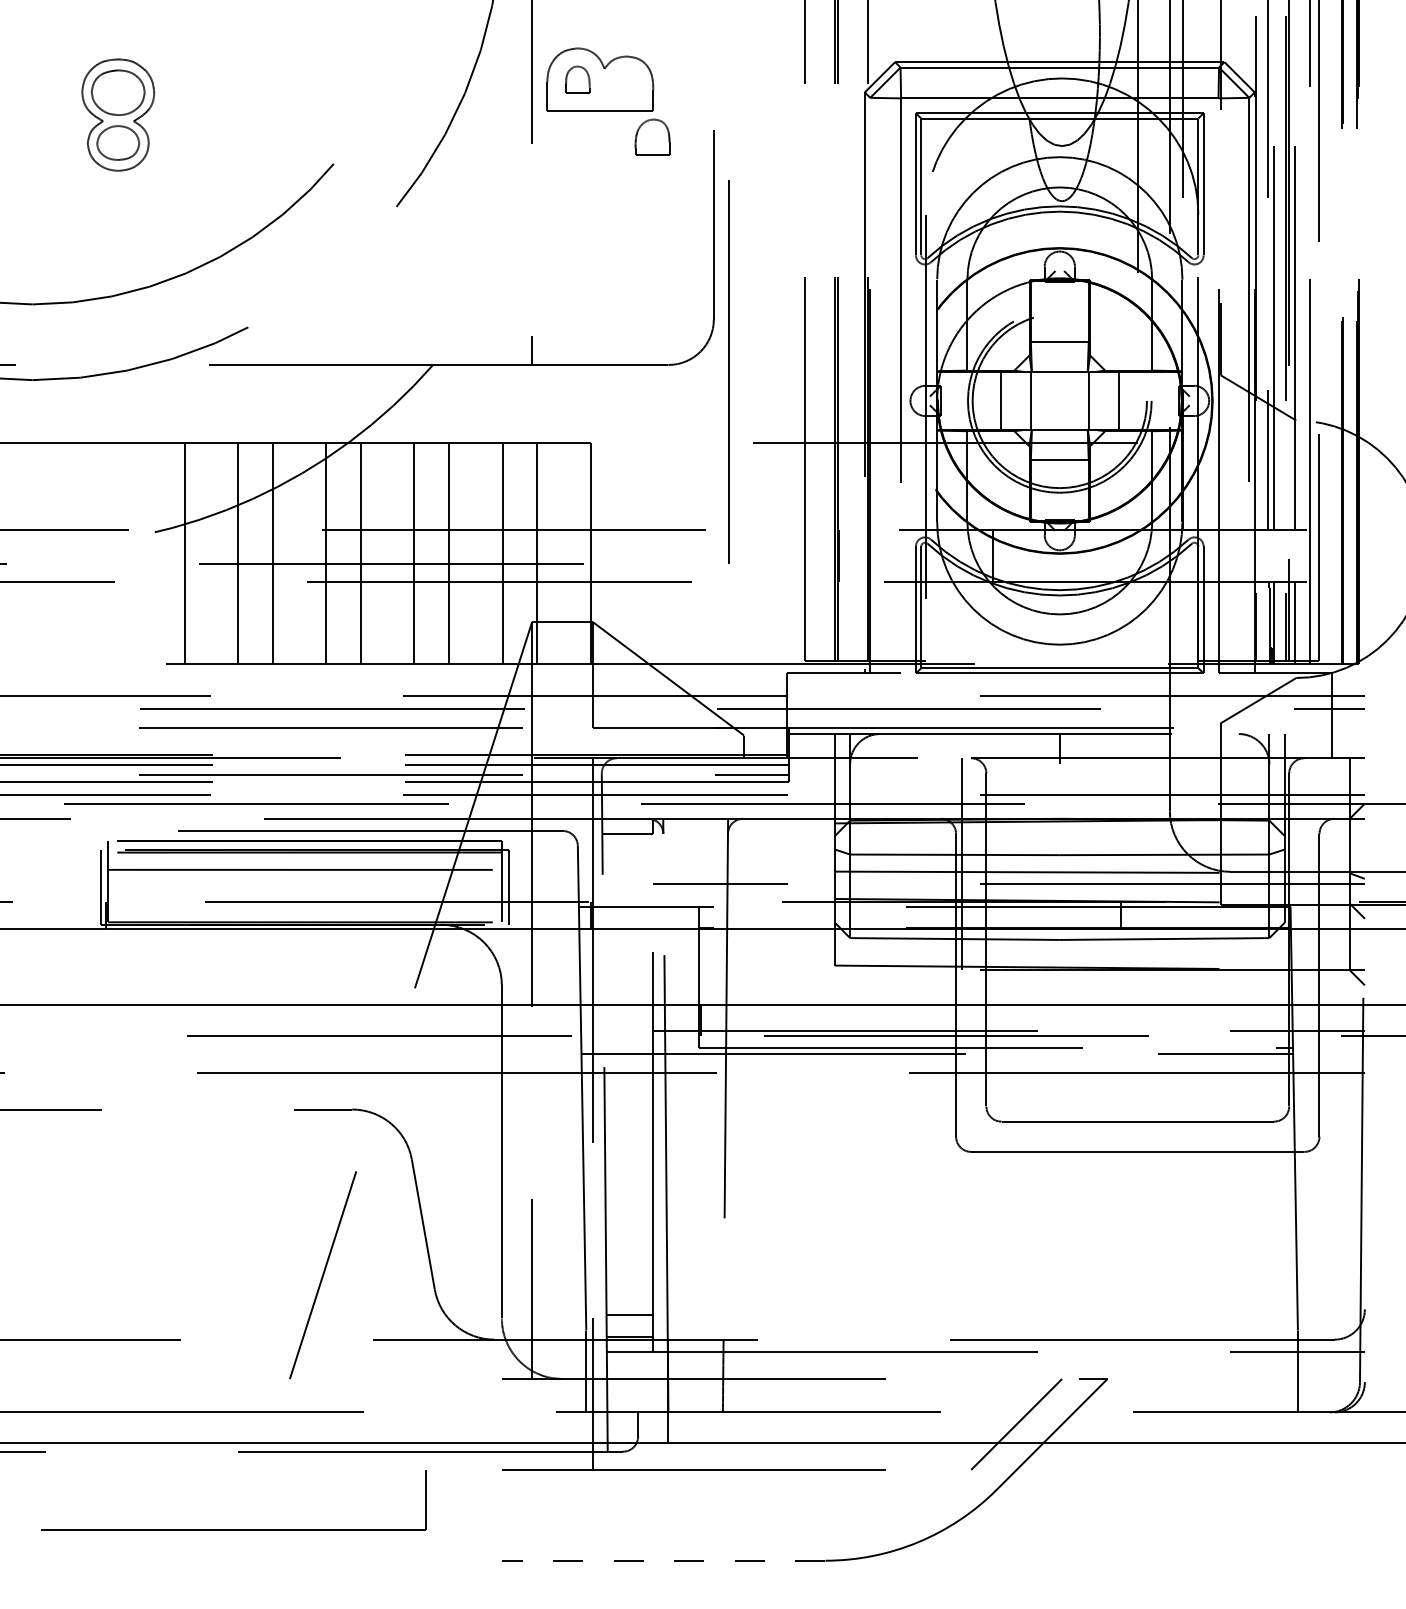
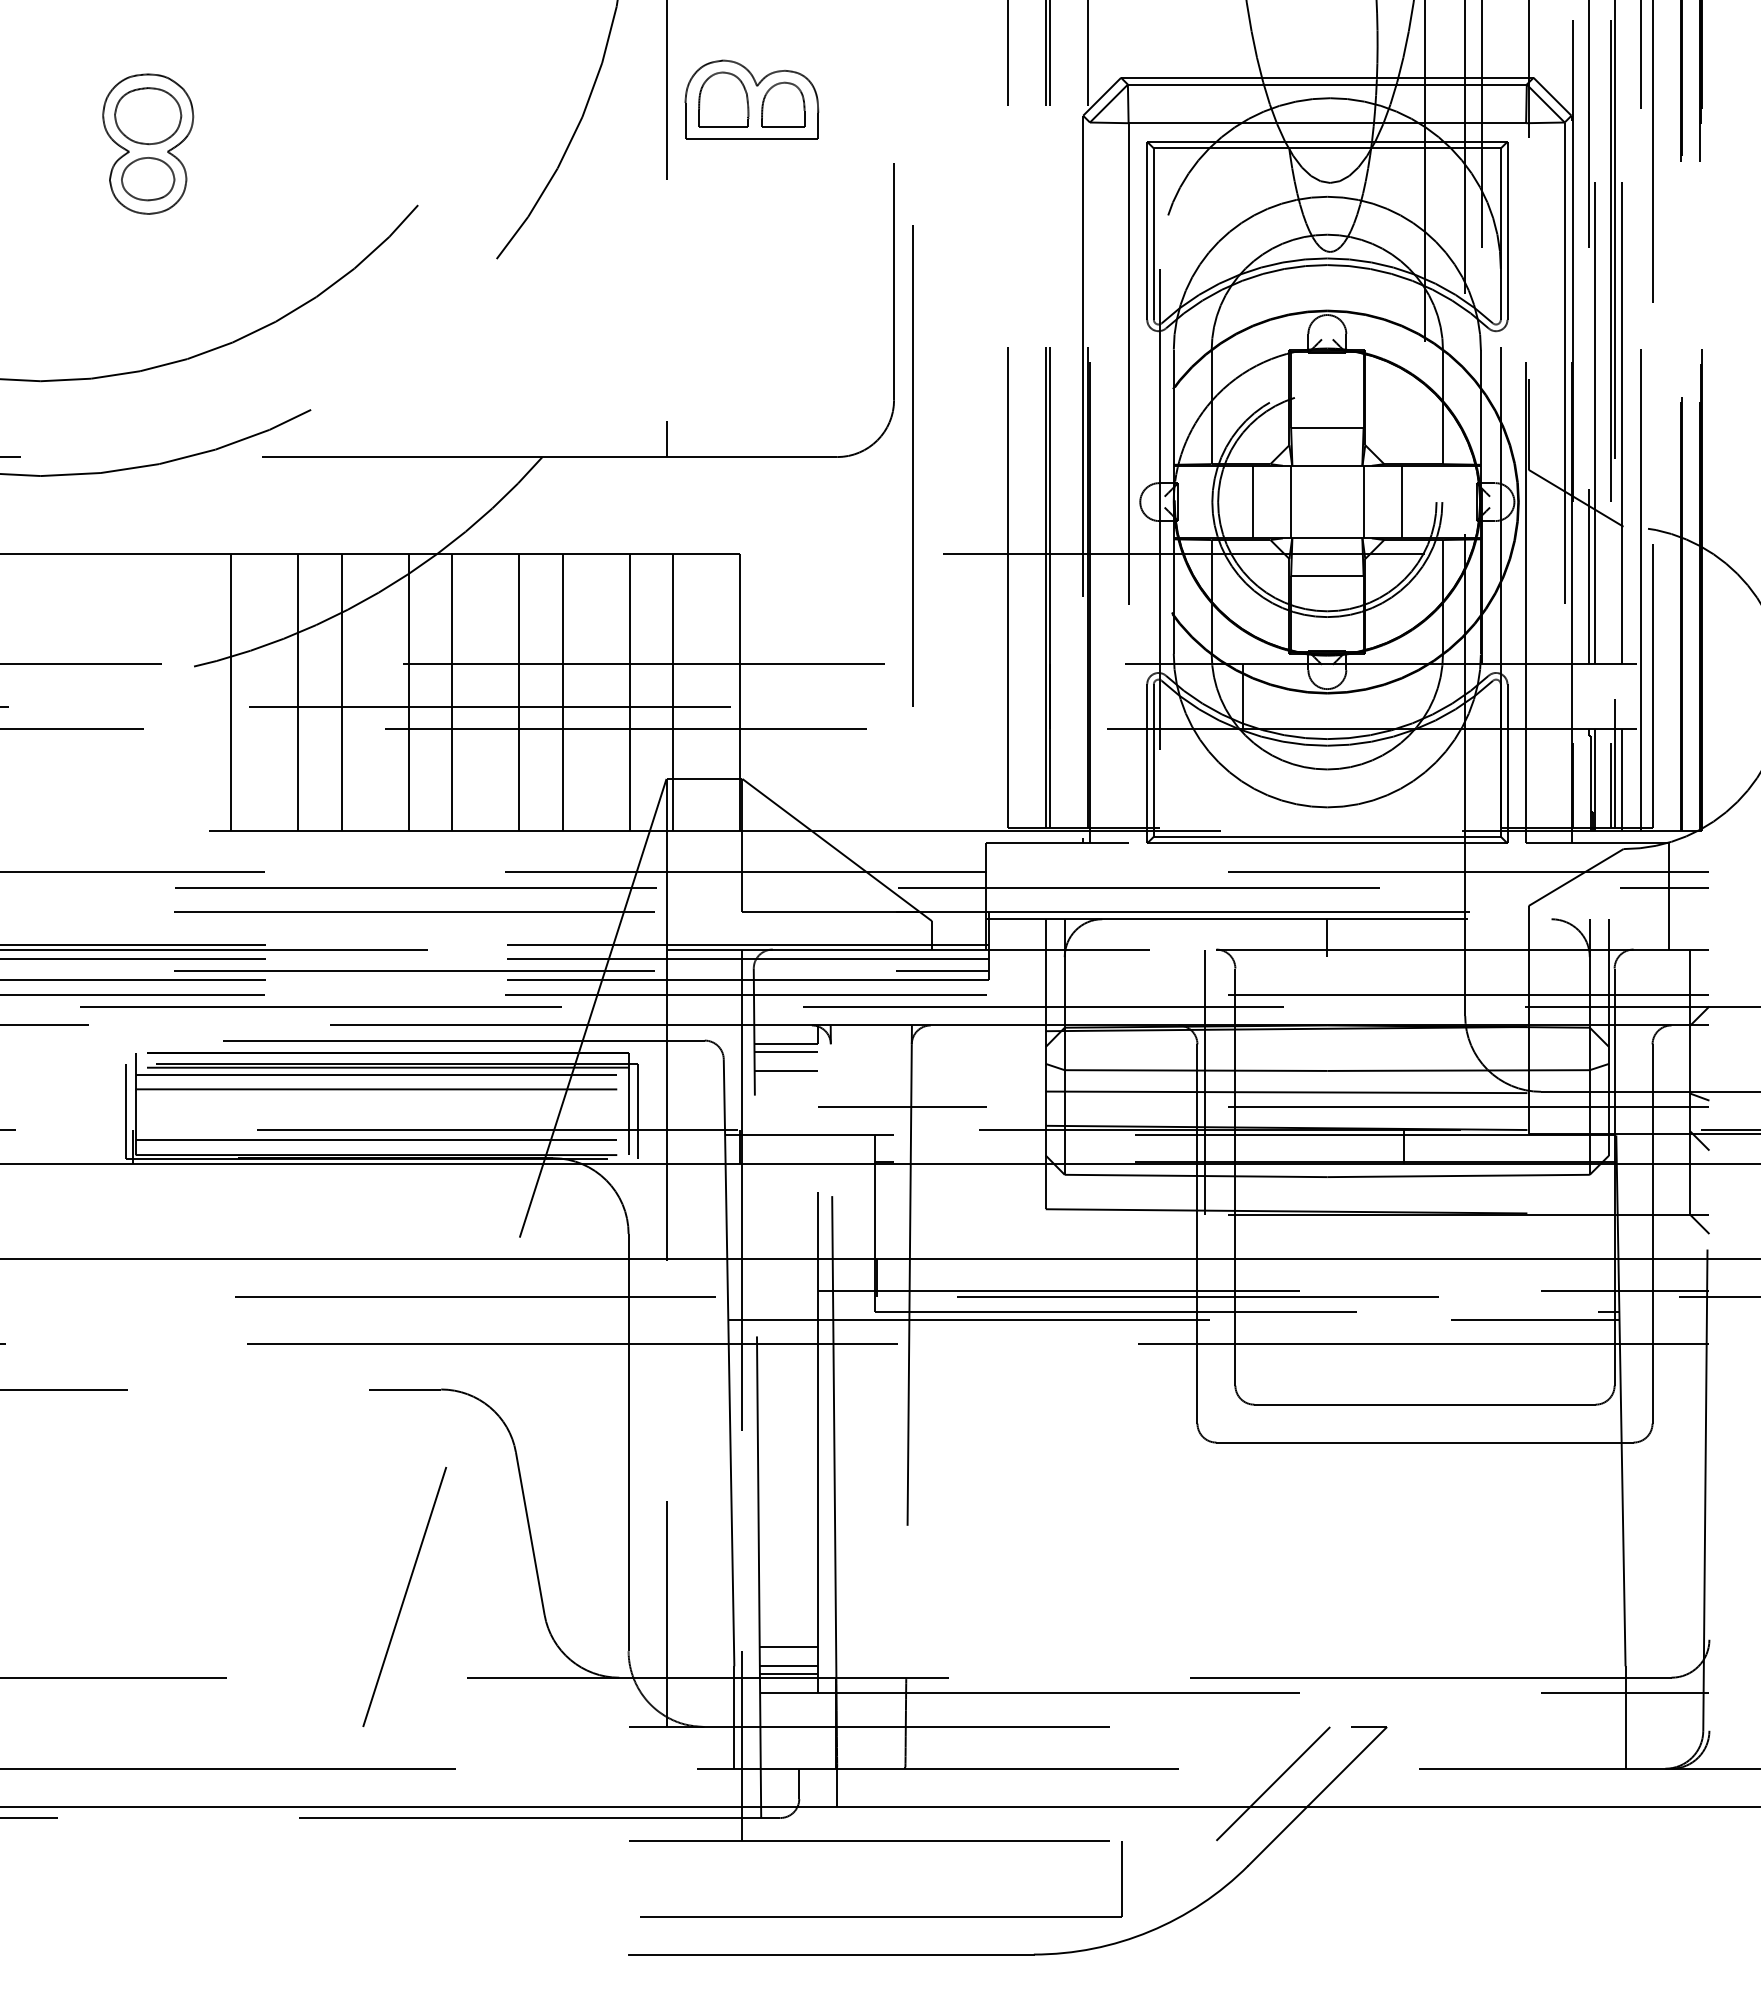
part: (577, 79) -> (723, 99), size x1.67
part: (652, 136) -> (783, 104), moved
line: (627, 840) -> (786, 1052), added
line: (627, 855) -> (786, 1071), added
line: (304, 857) -> (381, 1074), added
line: (304, 910) -> (381, 1140), added
line: (629, 1330) -> (788, 1666), added
part: (234, 1530) -> (881, 1916), moved
line: (663, 1560) -> (831, 1954), dashed -> solid

